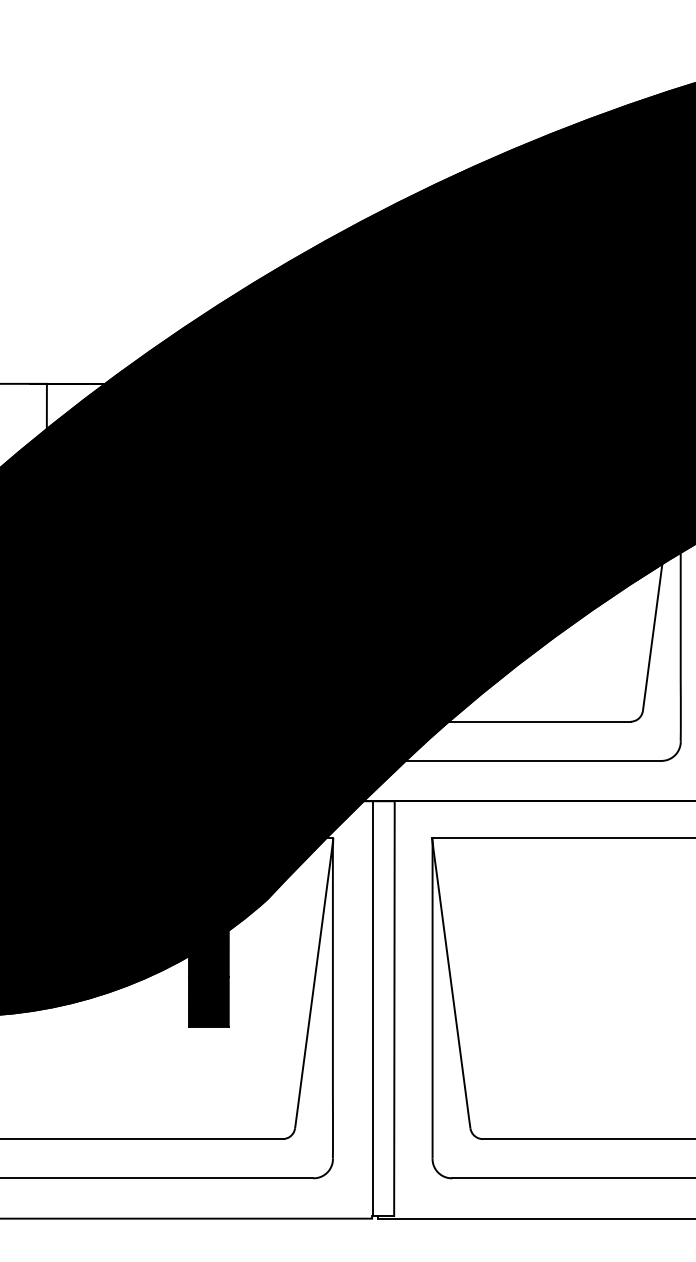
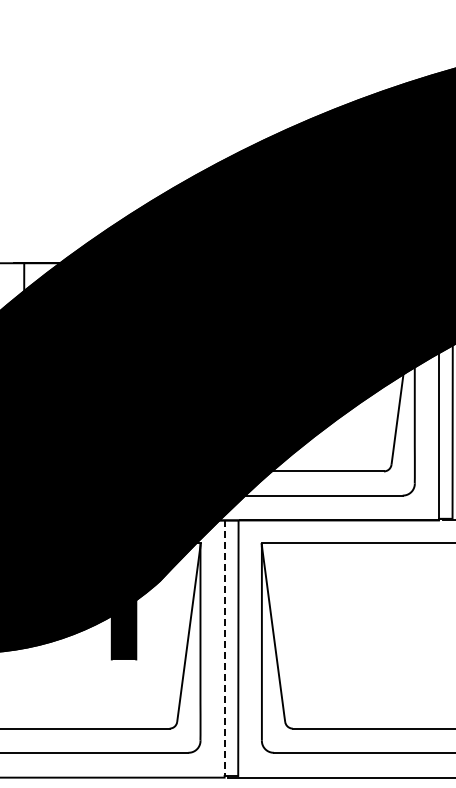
line: (371, 1009) -> (224, 648), solid -> dashed

